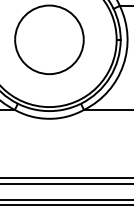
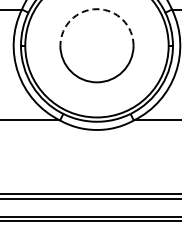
arc: (48, 5) -> (96, 9), solid -> dashed

